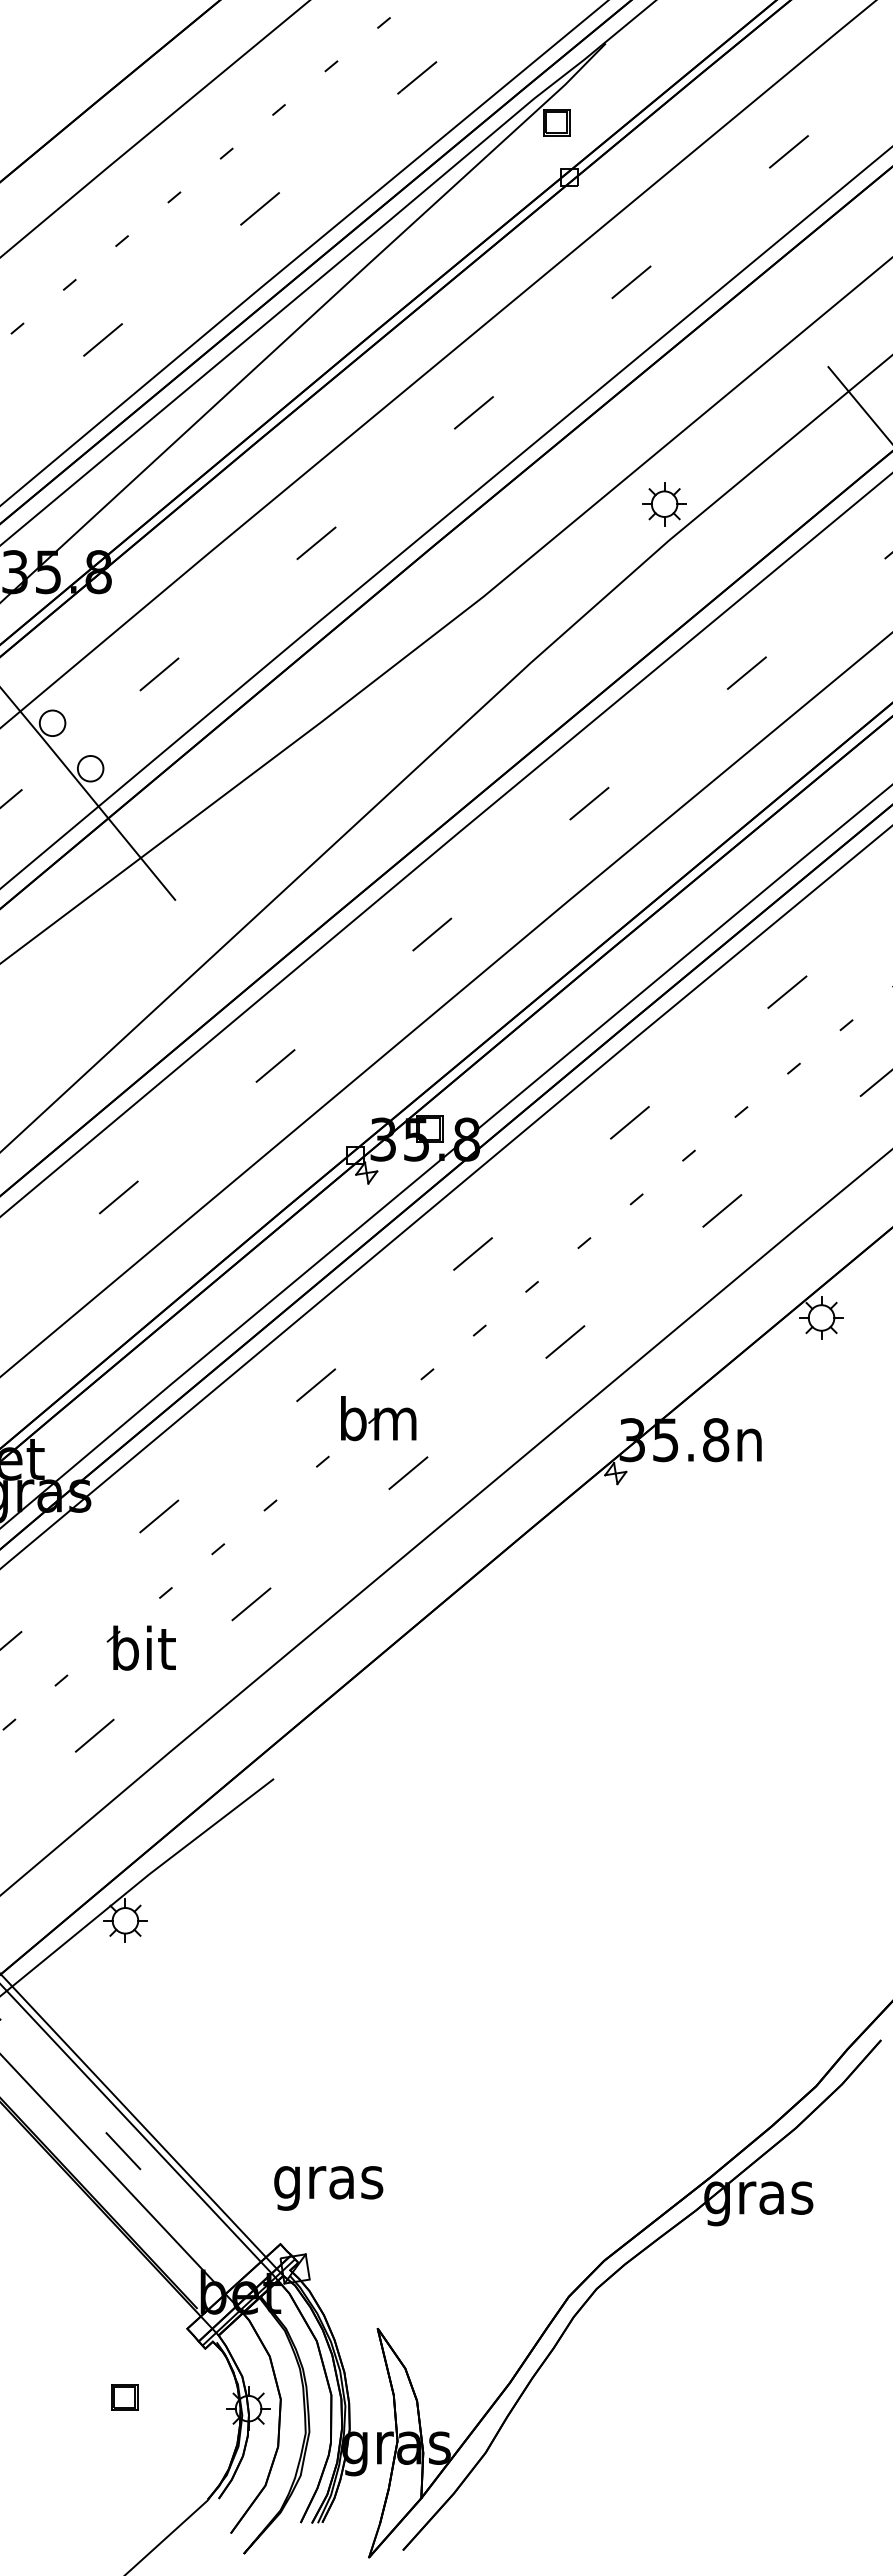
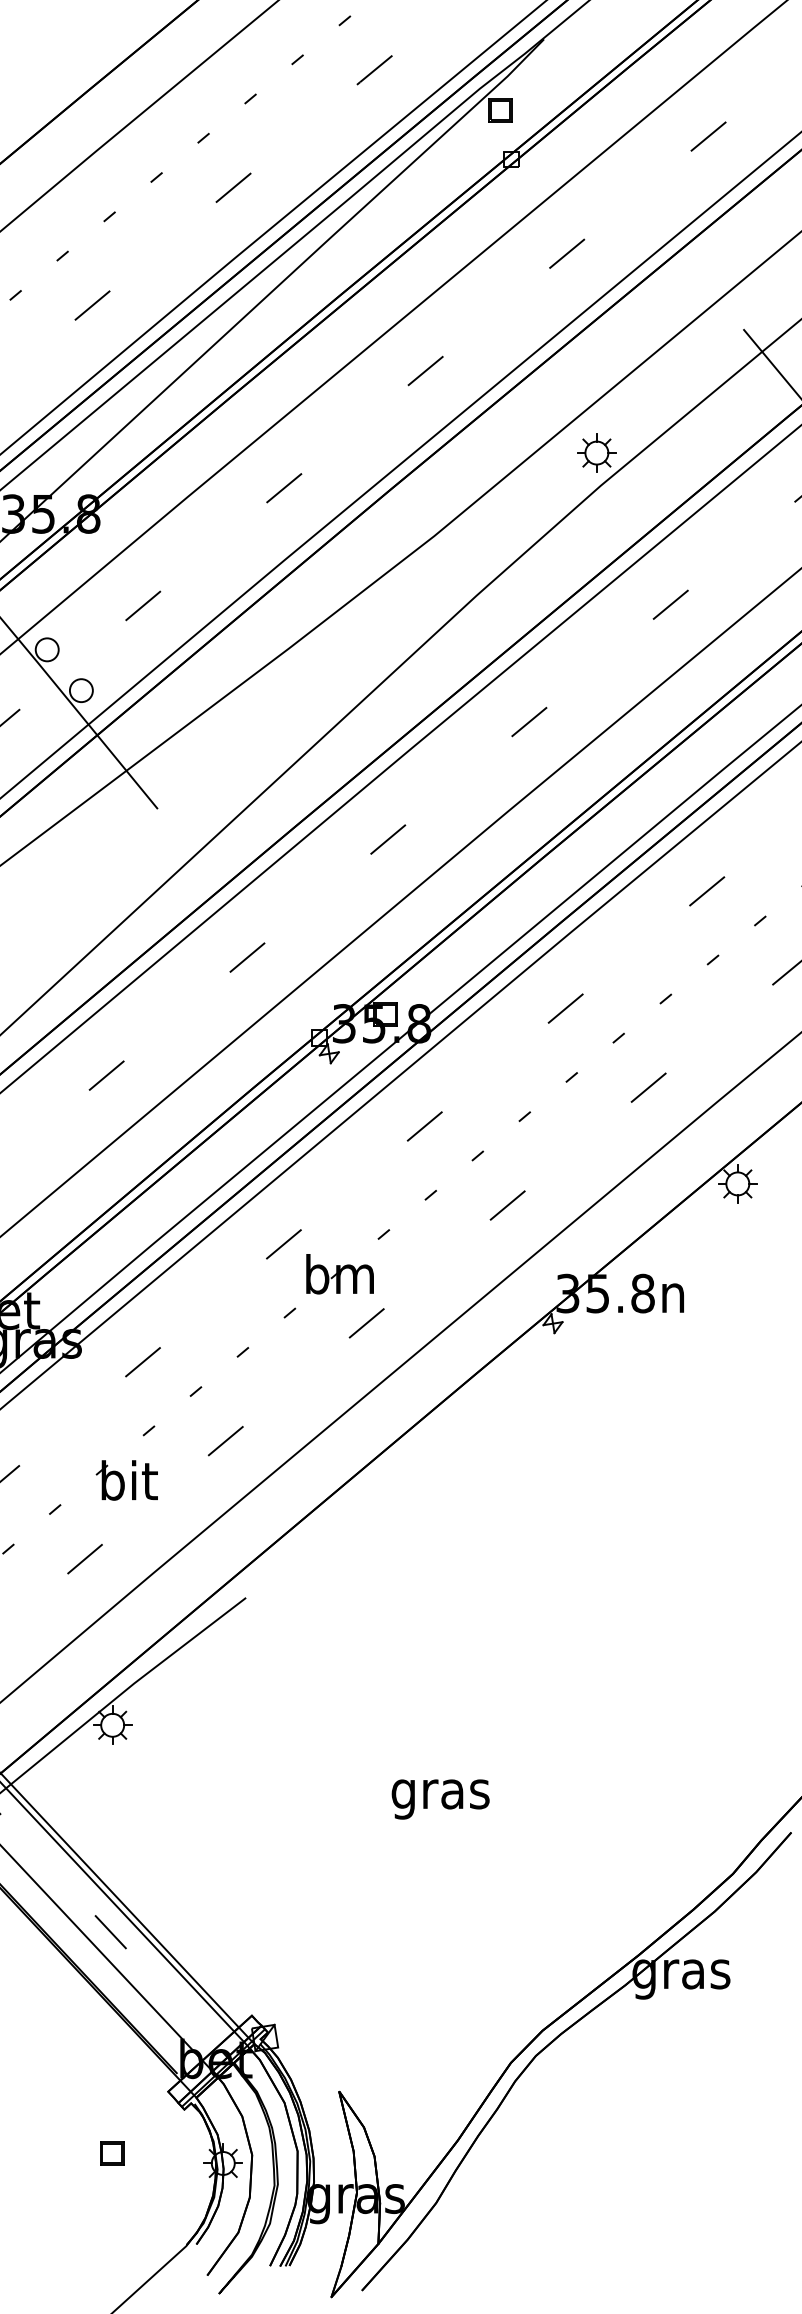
text: (328, 2188) -> (440, 1799), moved

